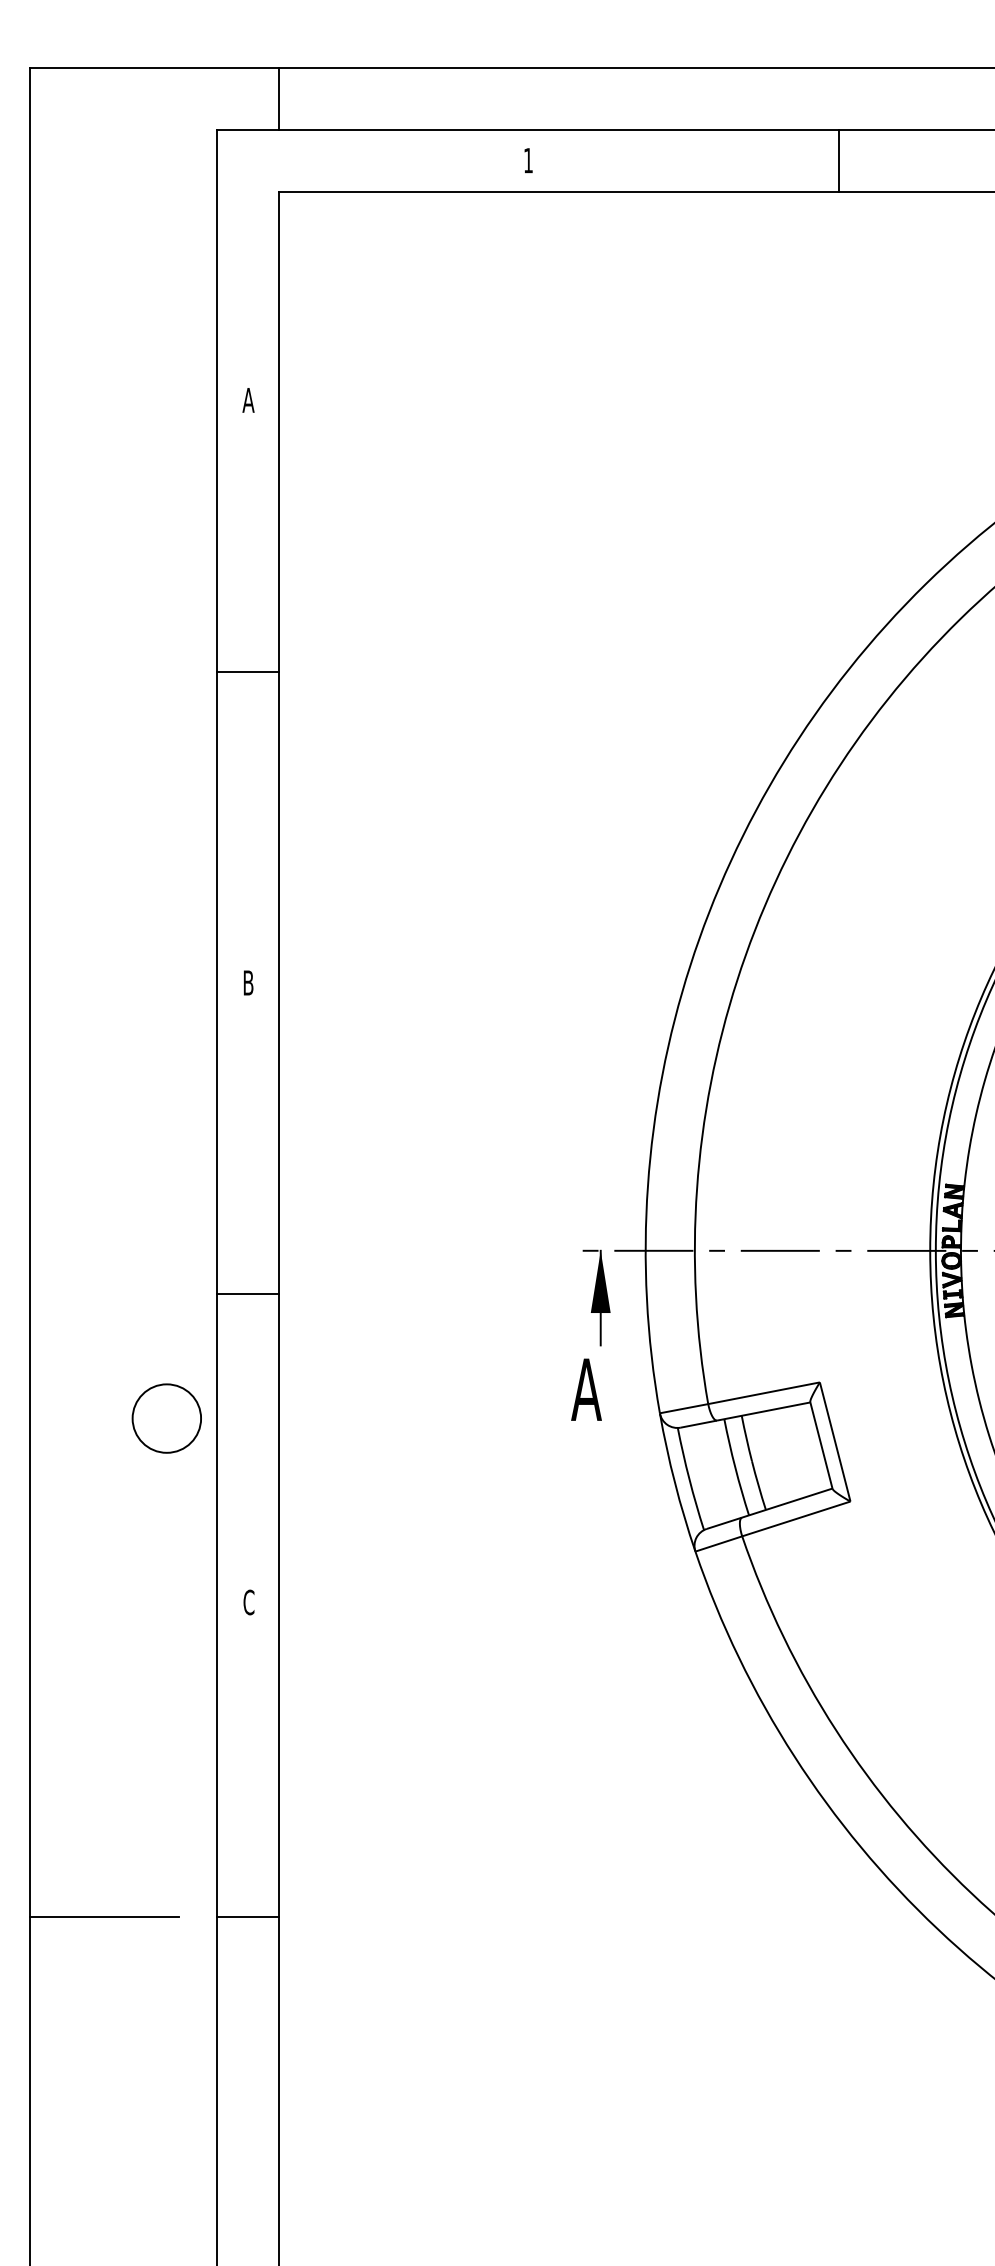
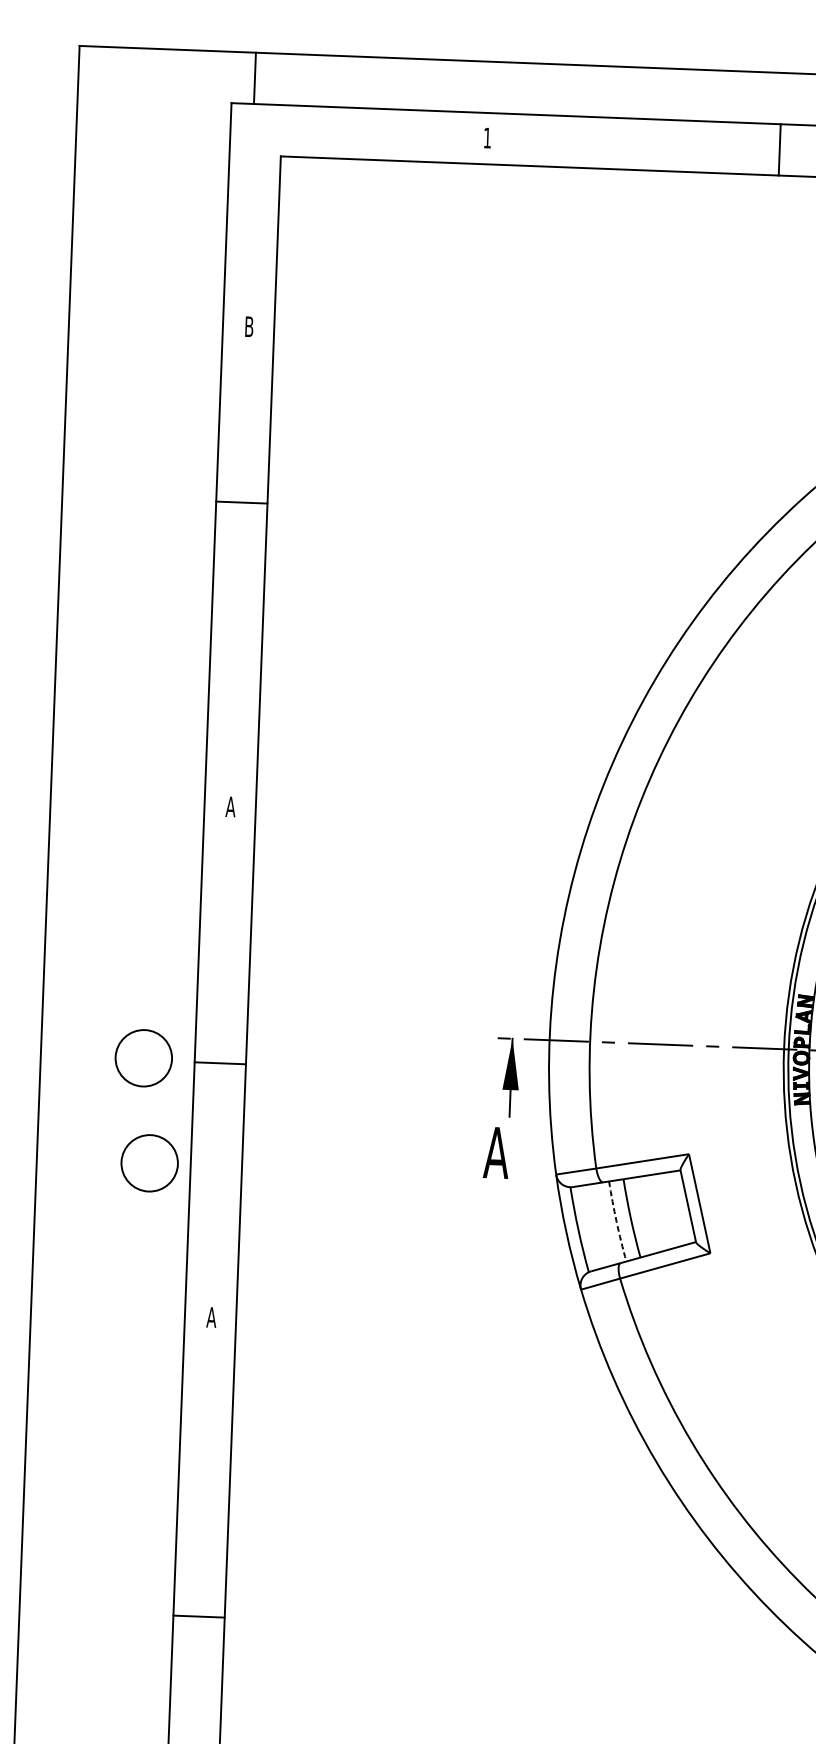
line: (278, 98) -> (254, 77), moved
line: (839, 161) -> (780, 150), moved
text: (248, 400) -> (249, 326), A -> B
line: (247, 671) -> (241, 502), moved
text: (248, 982) -> (230, 806), B -> A
circle: (154, 1291) -> (143, 1058), added
arc: (735, 1467) -> (616, 1221), solid -> dashed
text: (248, 1602) -> (211, 1317), C -> A
line: (104, 1916) -> (82, 1571), removed
line: (247, 1916) -> (198, 1616), moved

